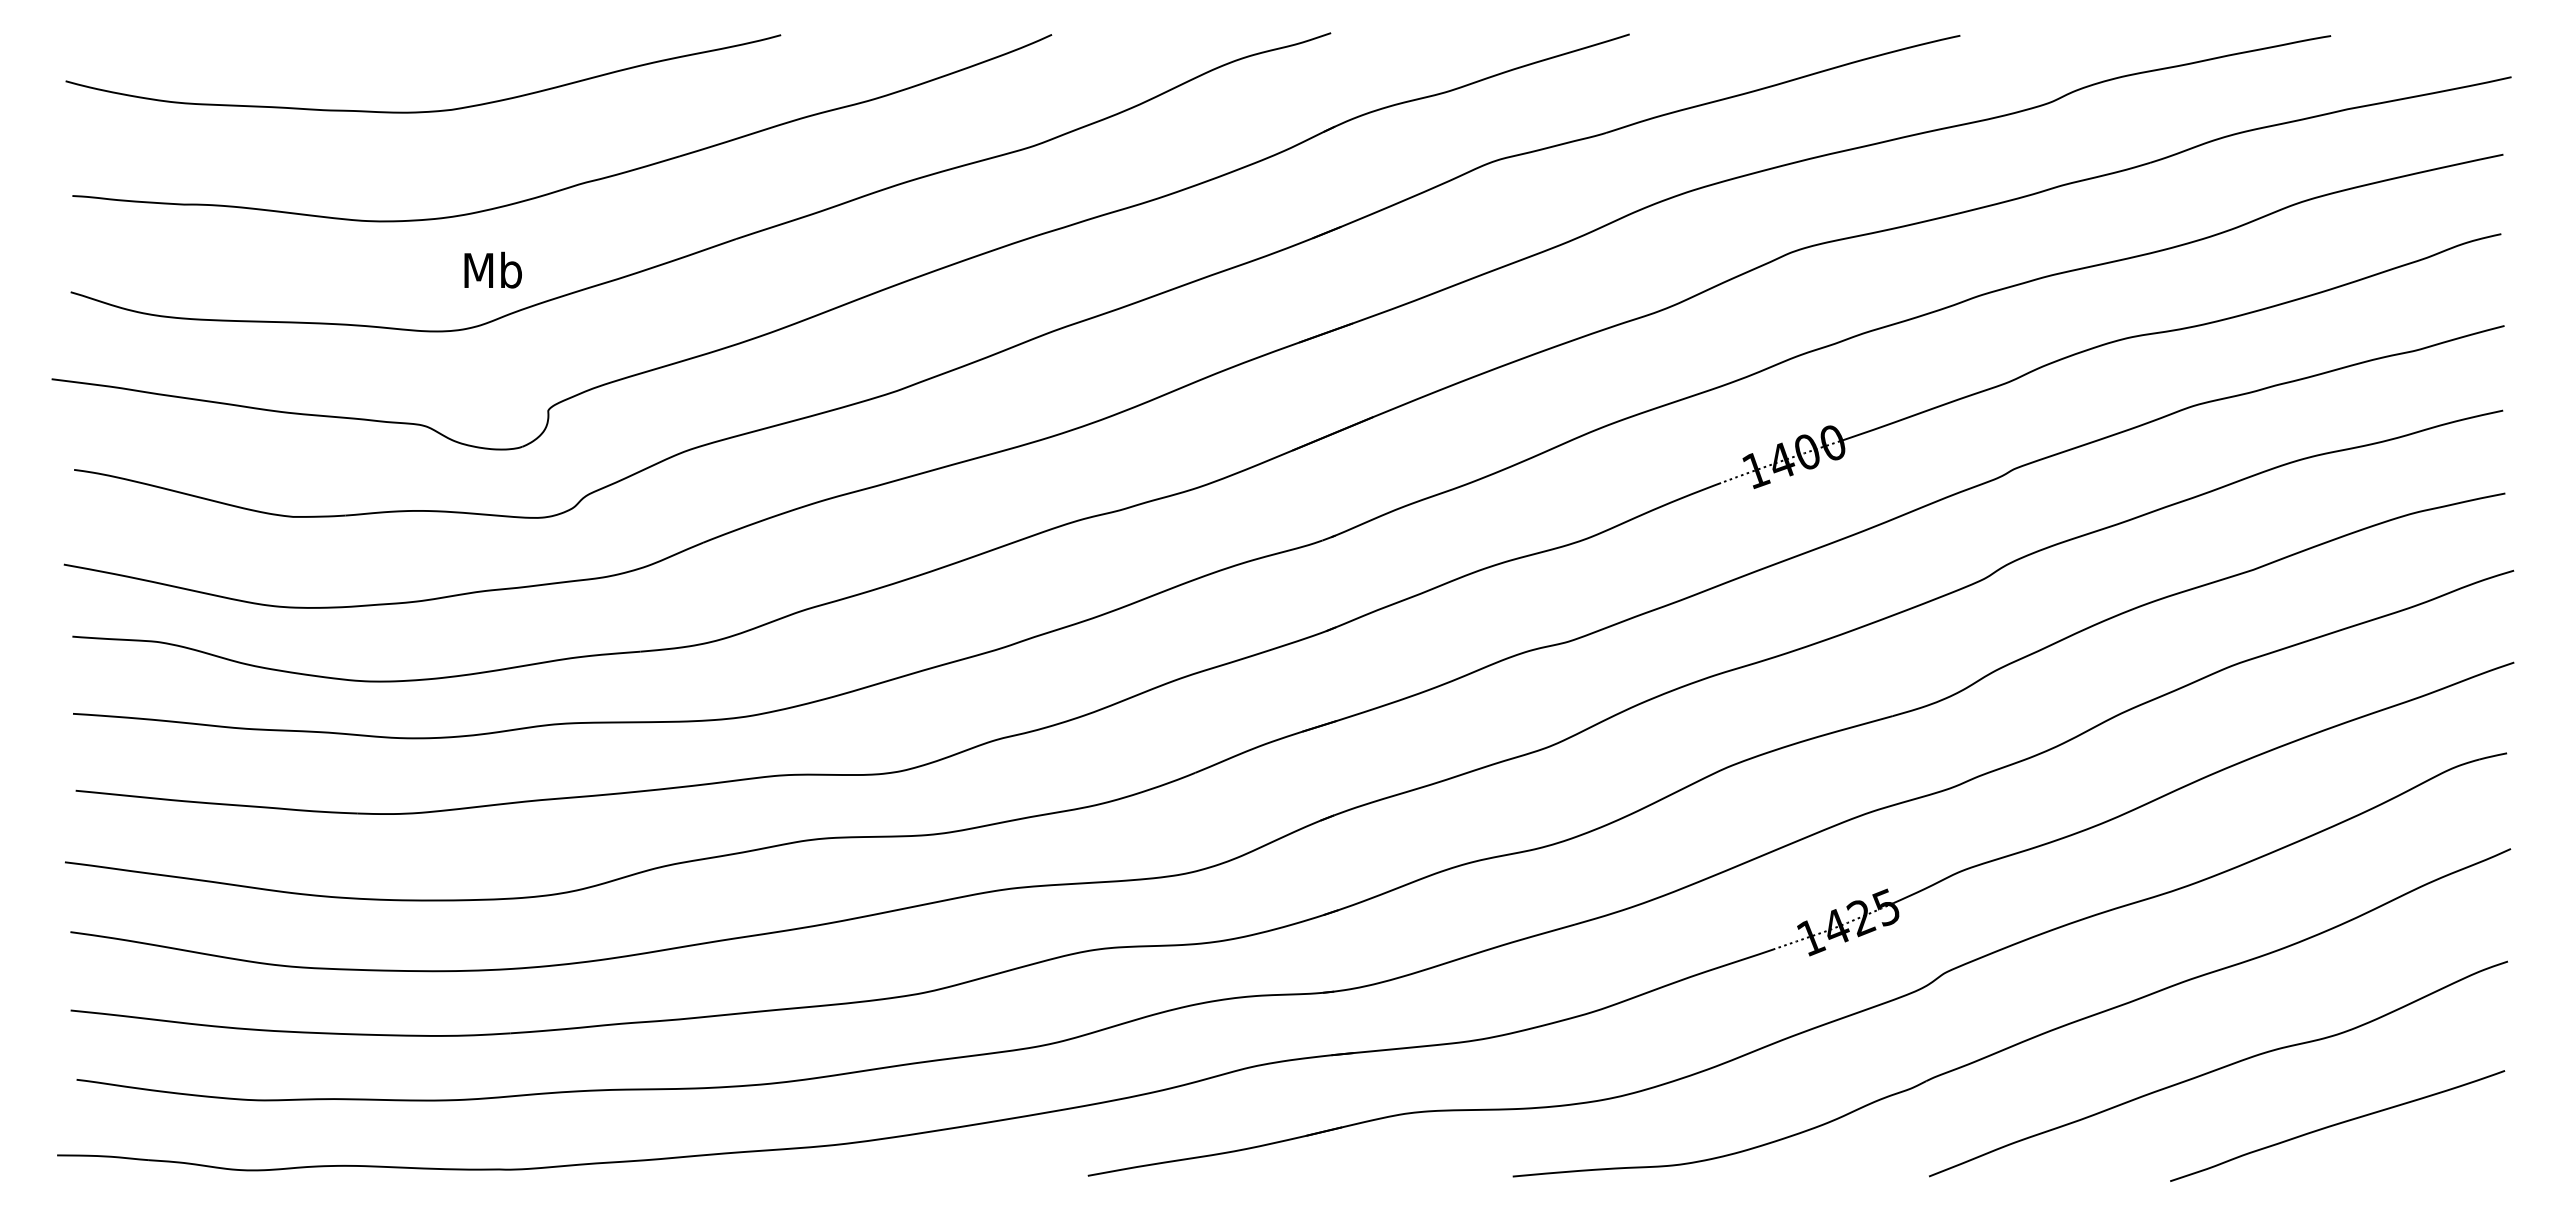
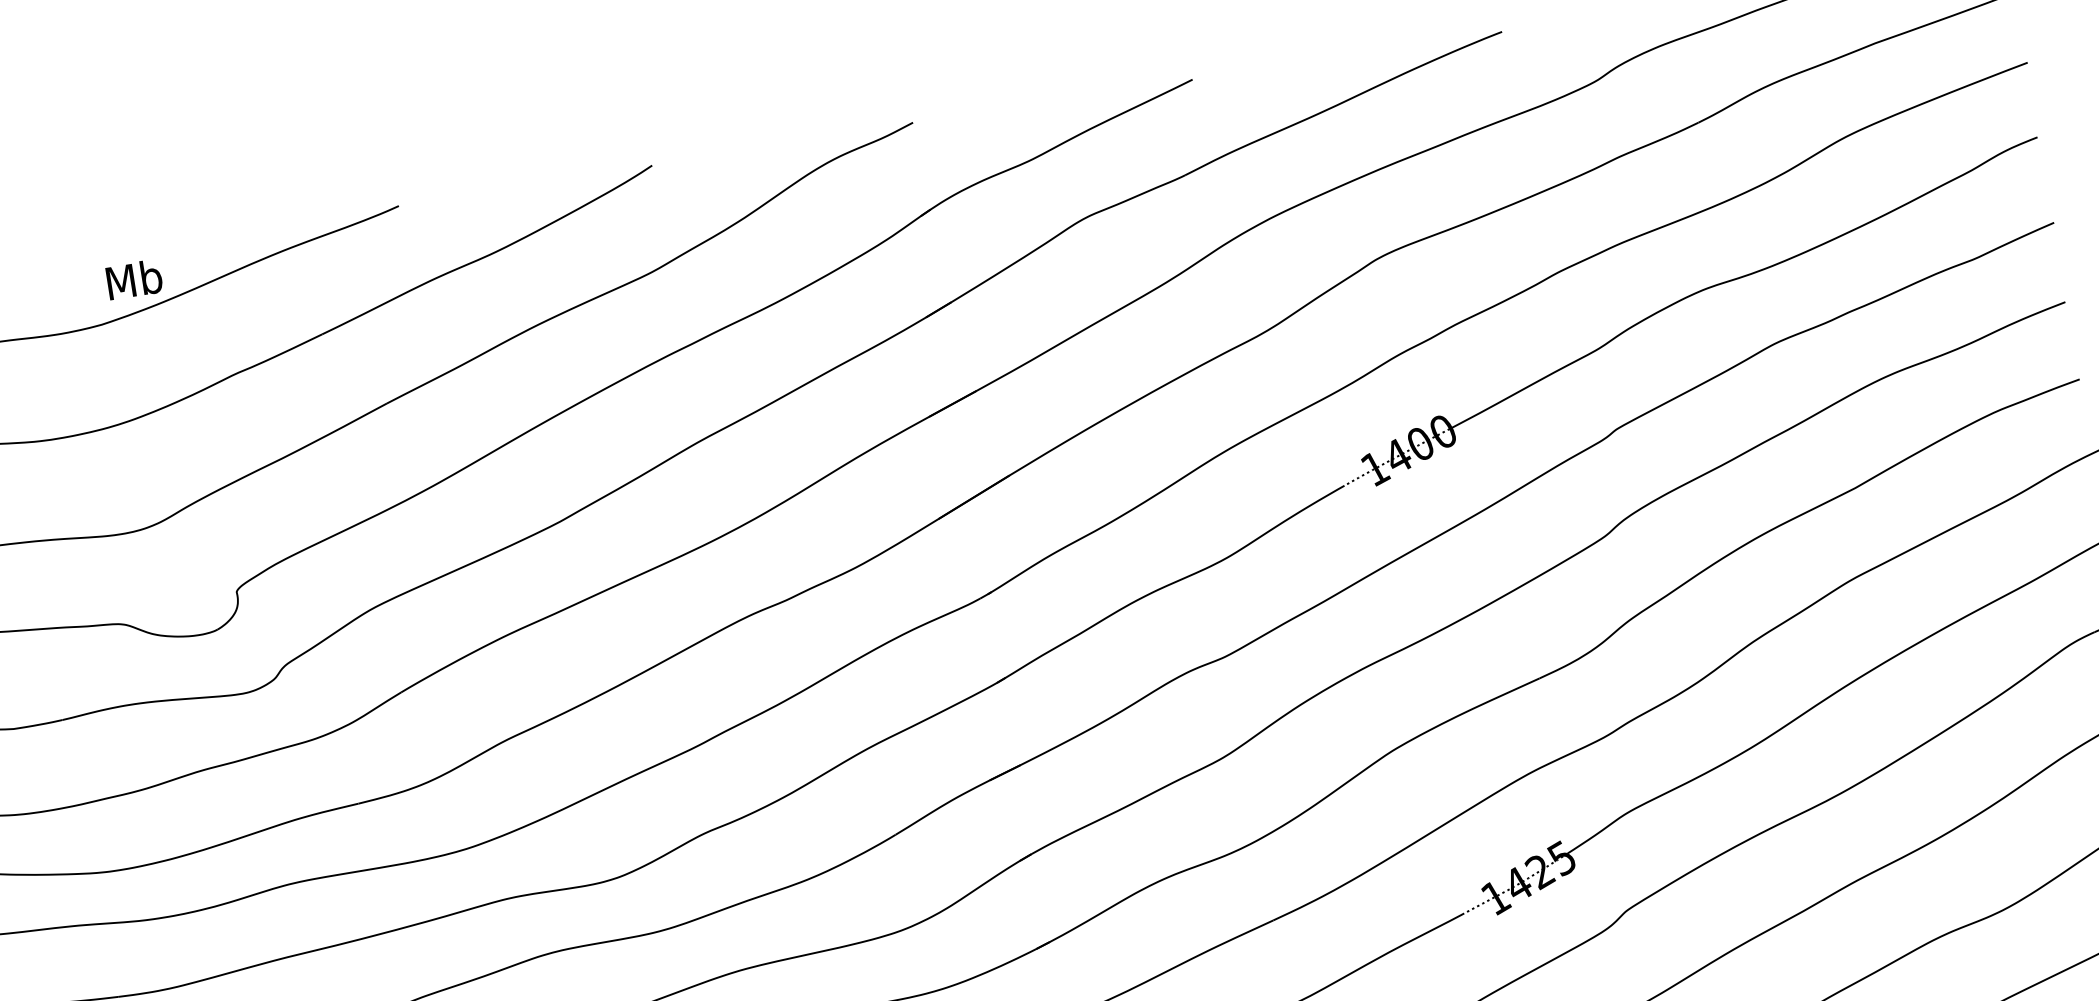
text: (492, 269) -> (133, 279), moved

